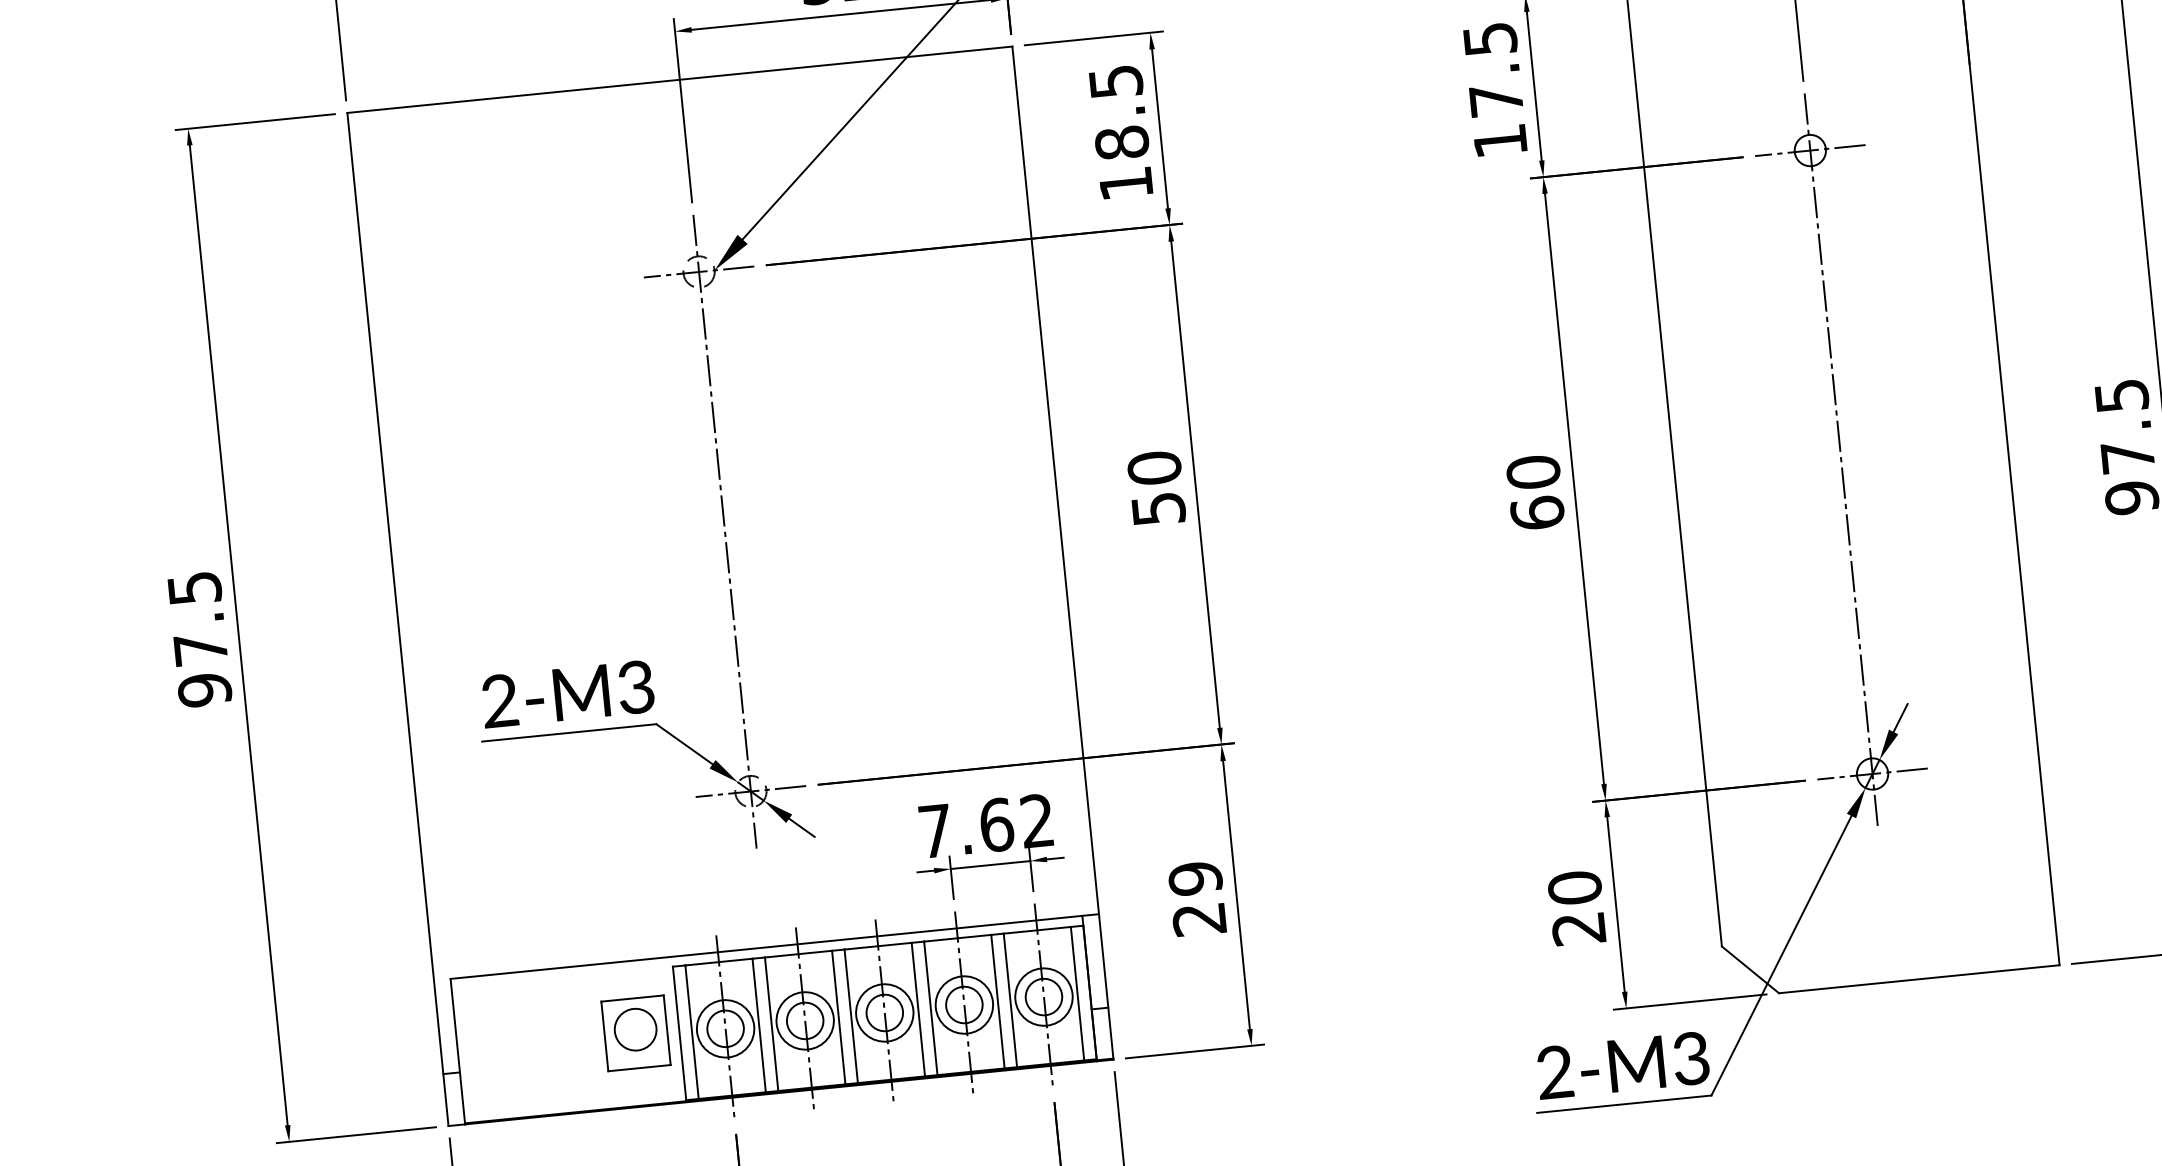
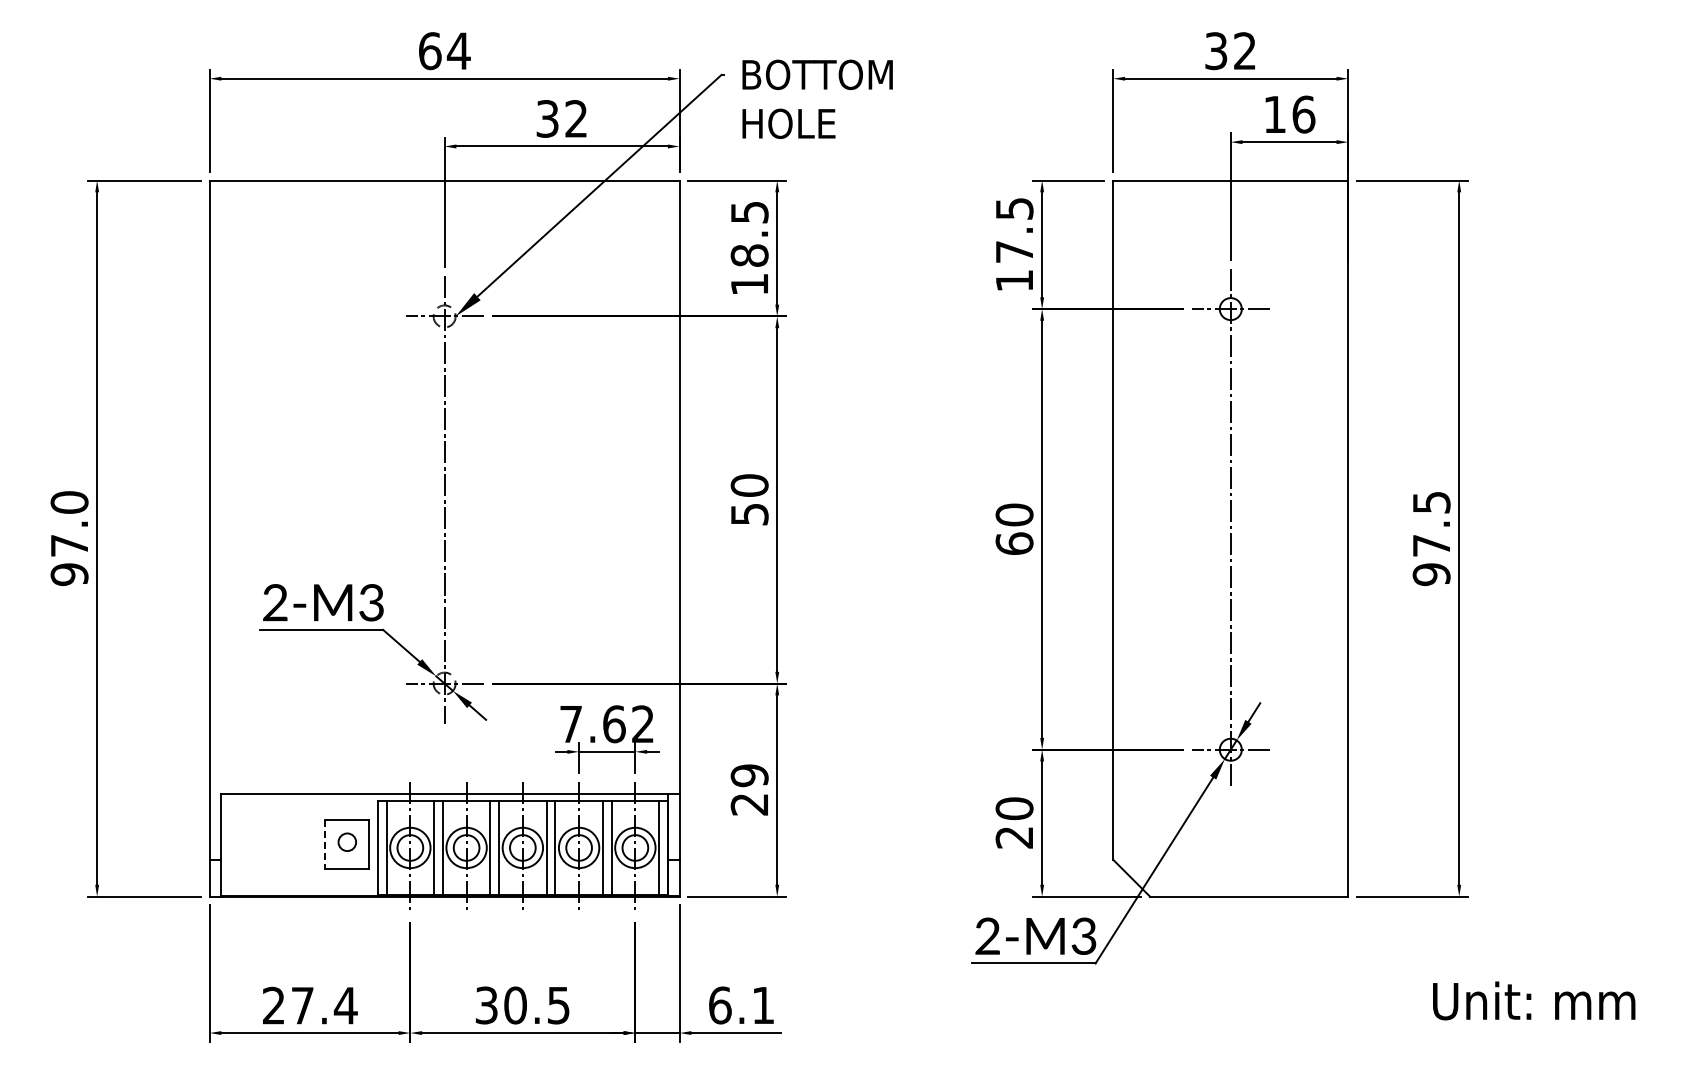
text: (194, 588) -> (69, 502), 97.5 -> 97.0
circle: (635, 1028) -> (347, 841), size x0.6
line: (605, 1035) -> (325, 844), solid -> dashed

